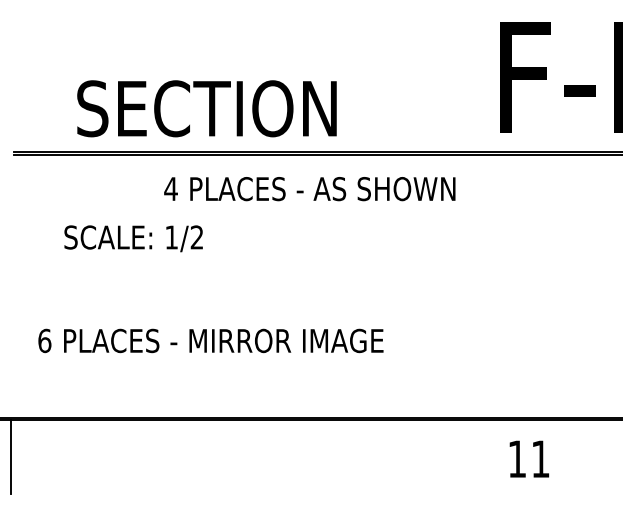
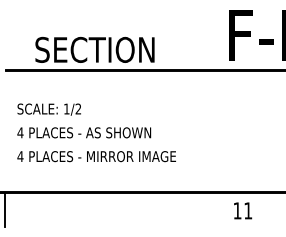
text: (310, 188) -> (84, 132), moved
text: (131, 238) -> (48, 109), moved
text: (44, 340) -> (20, 156), 6 -> 4

